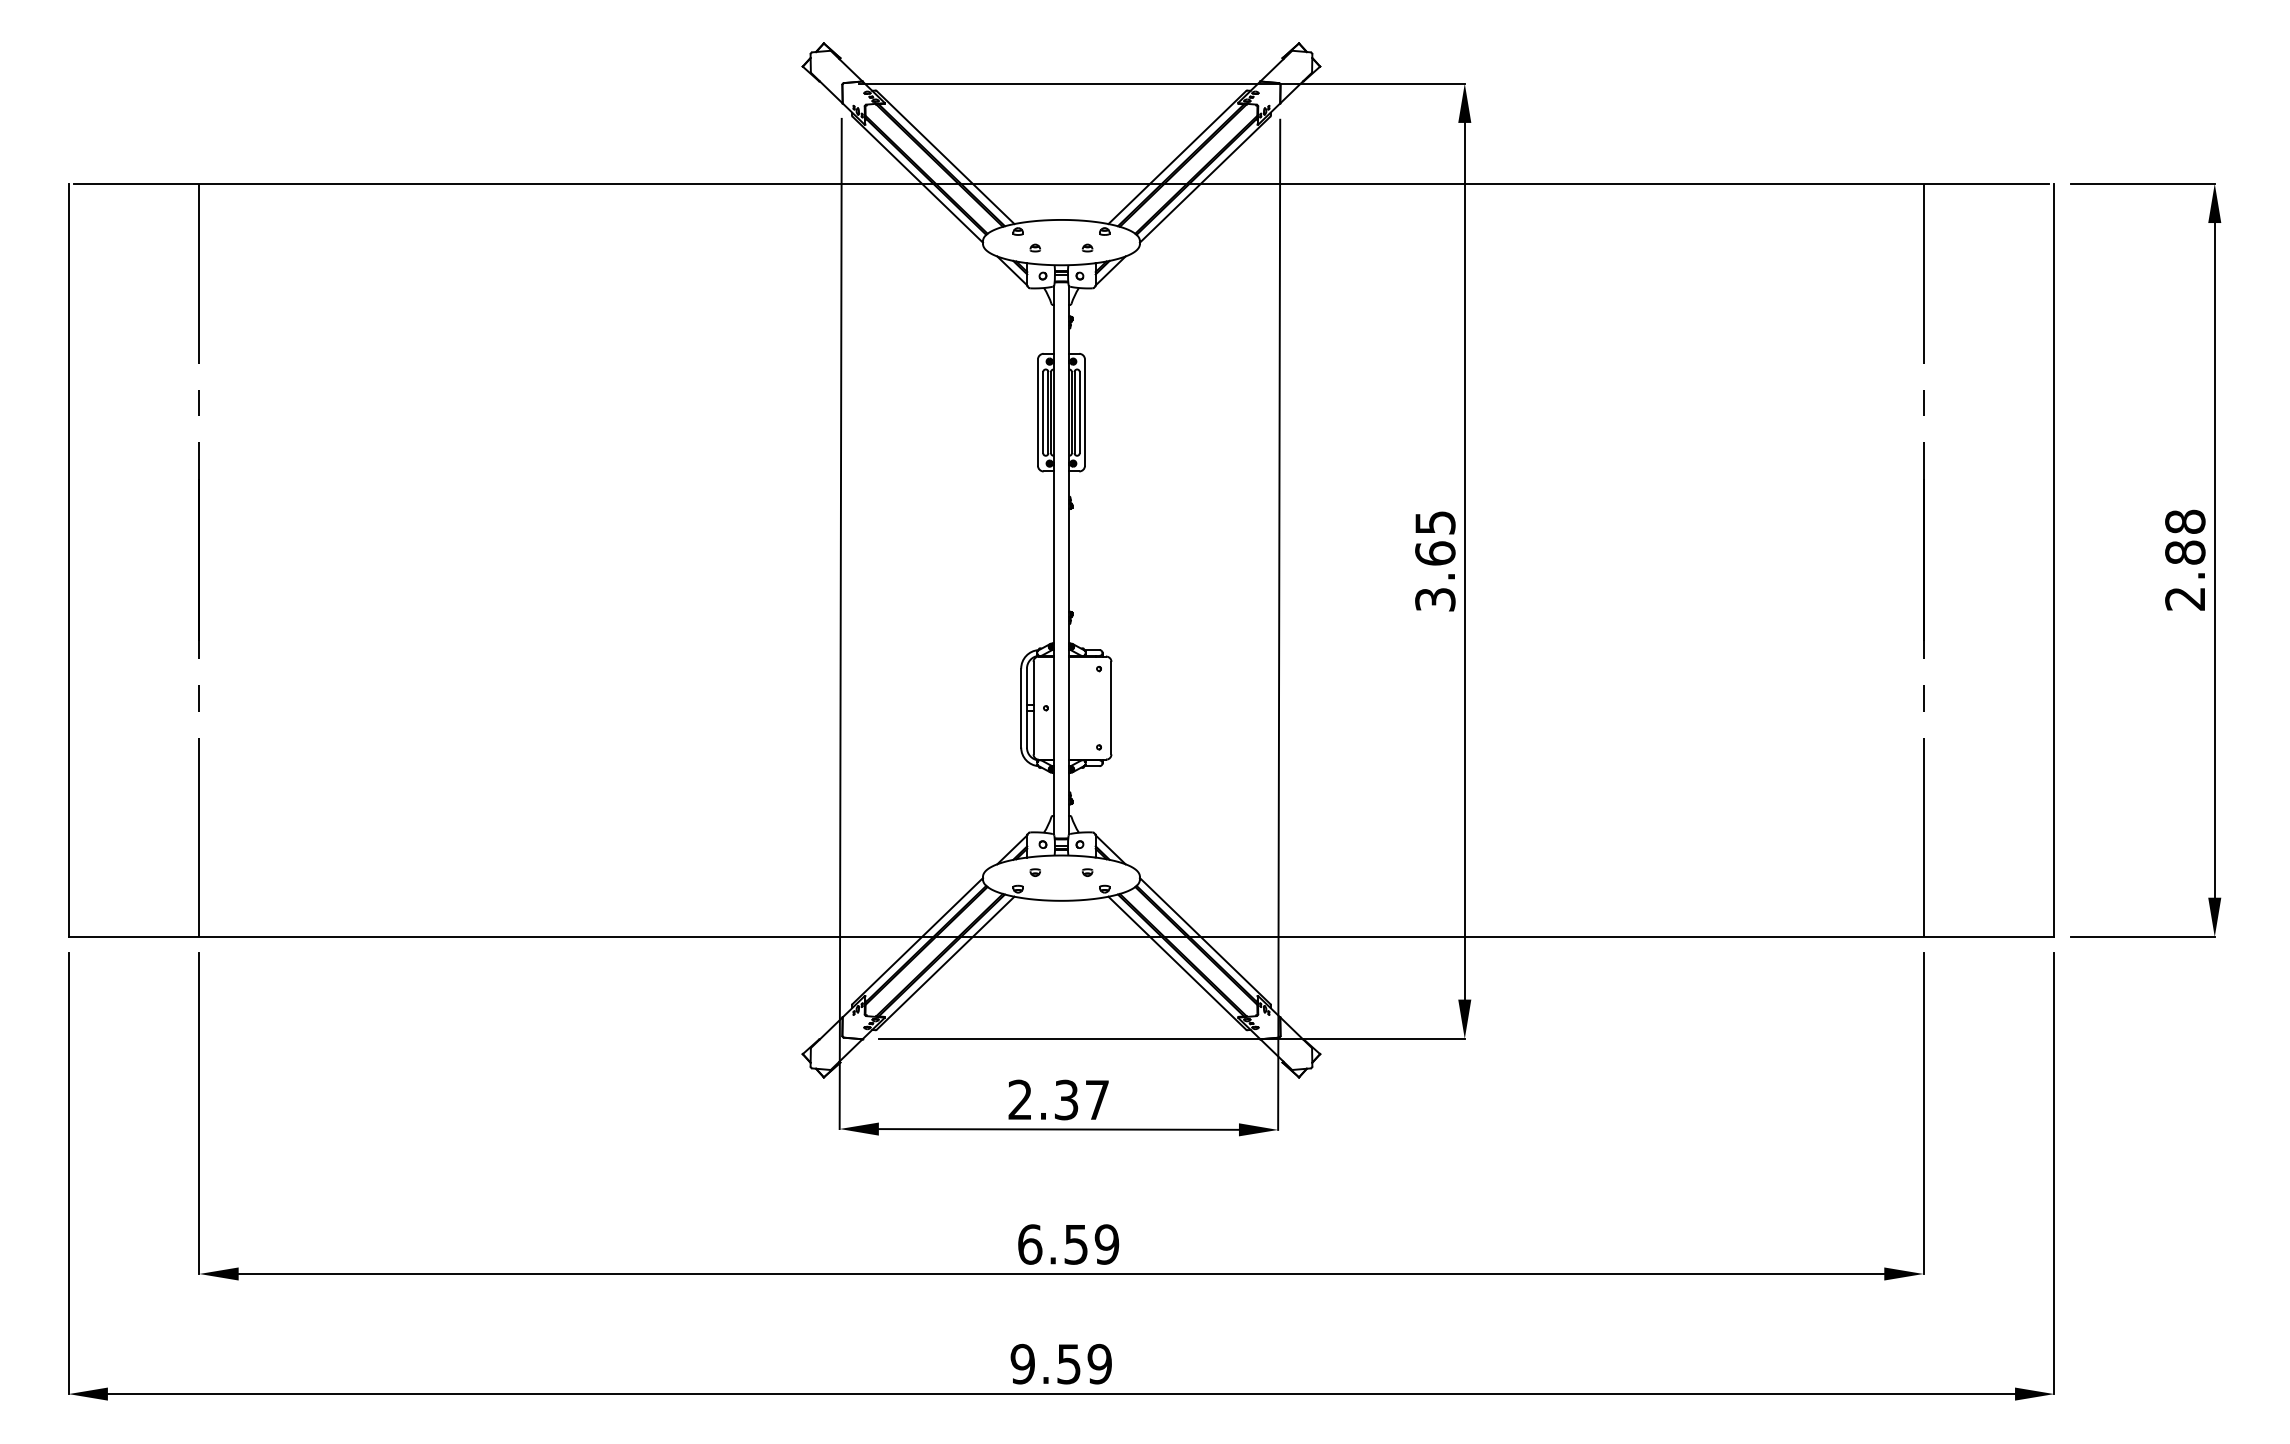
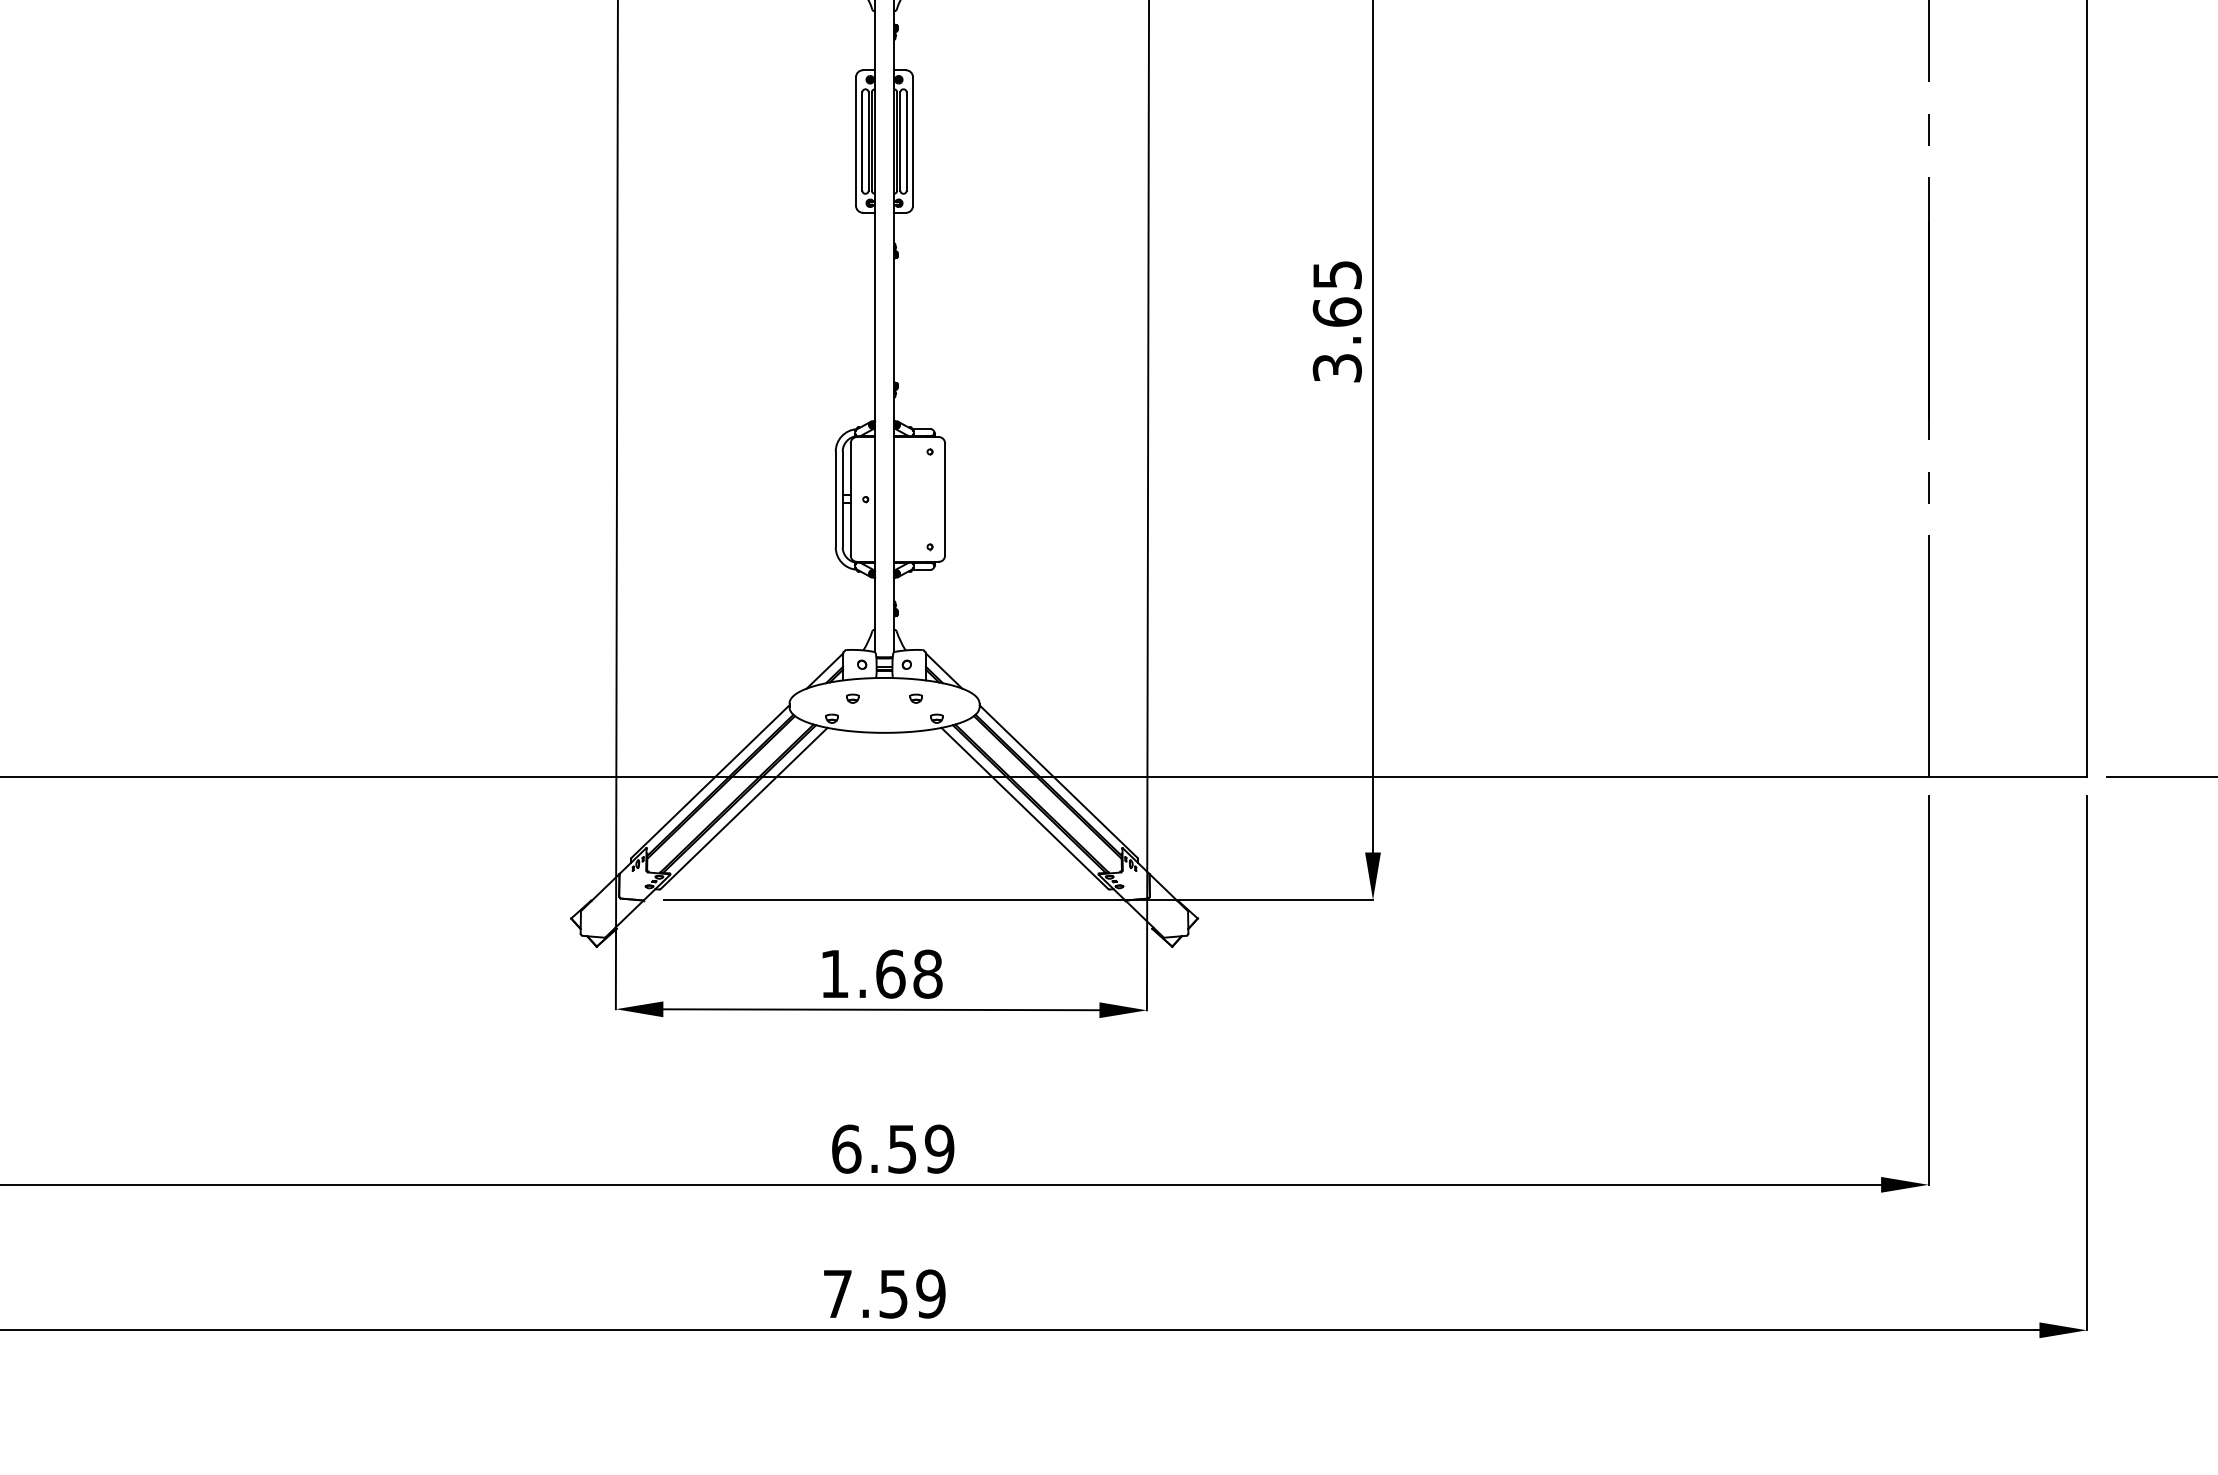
text: (1058, 1099) -> (880, 973), 2.37 -> 1.68
text: (1022, 1363) -> (837, 1293), 9.59 -> 7.59

